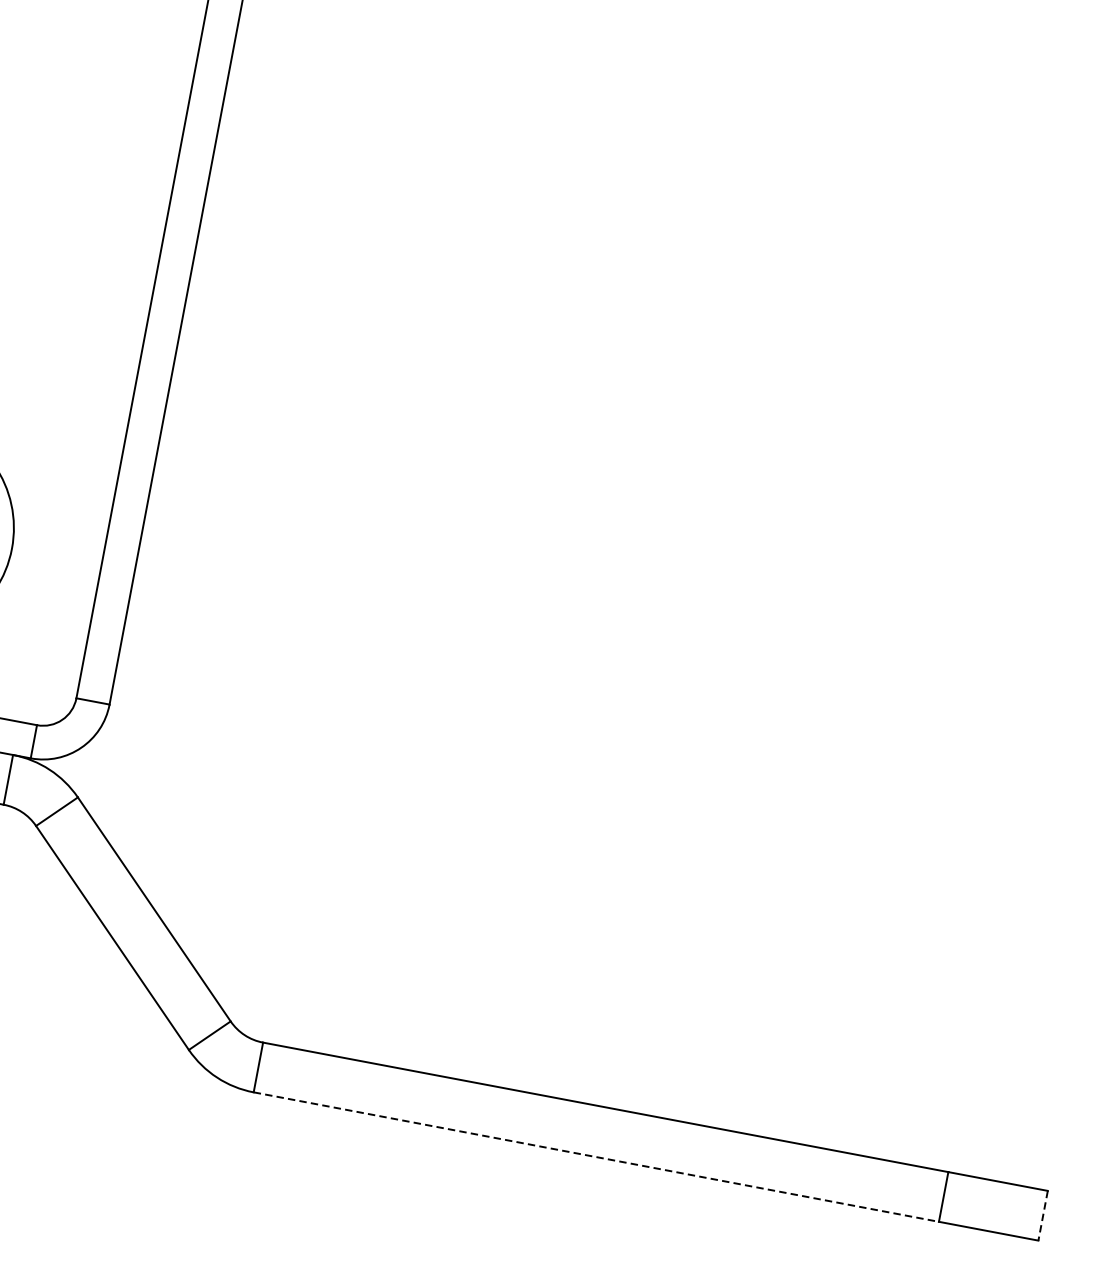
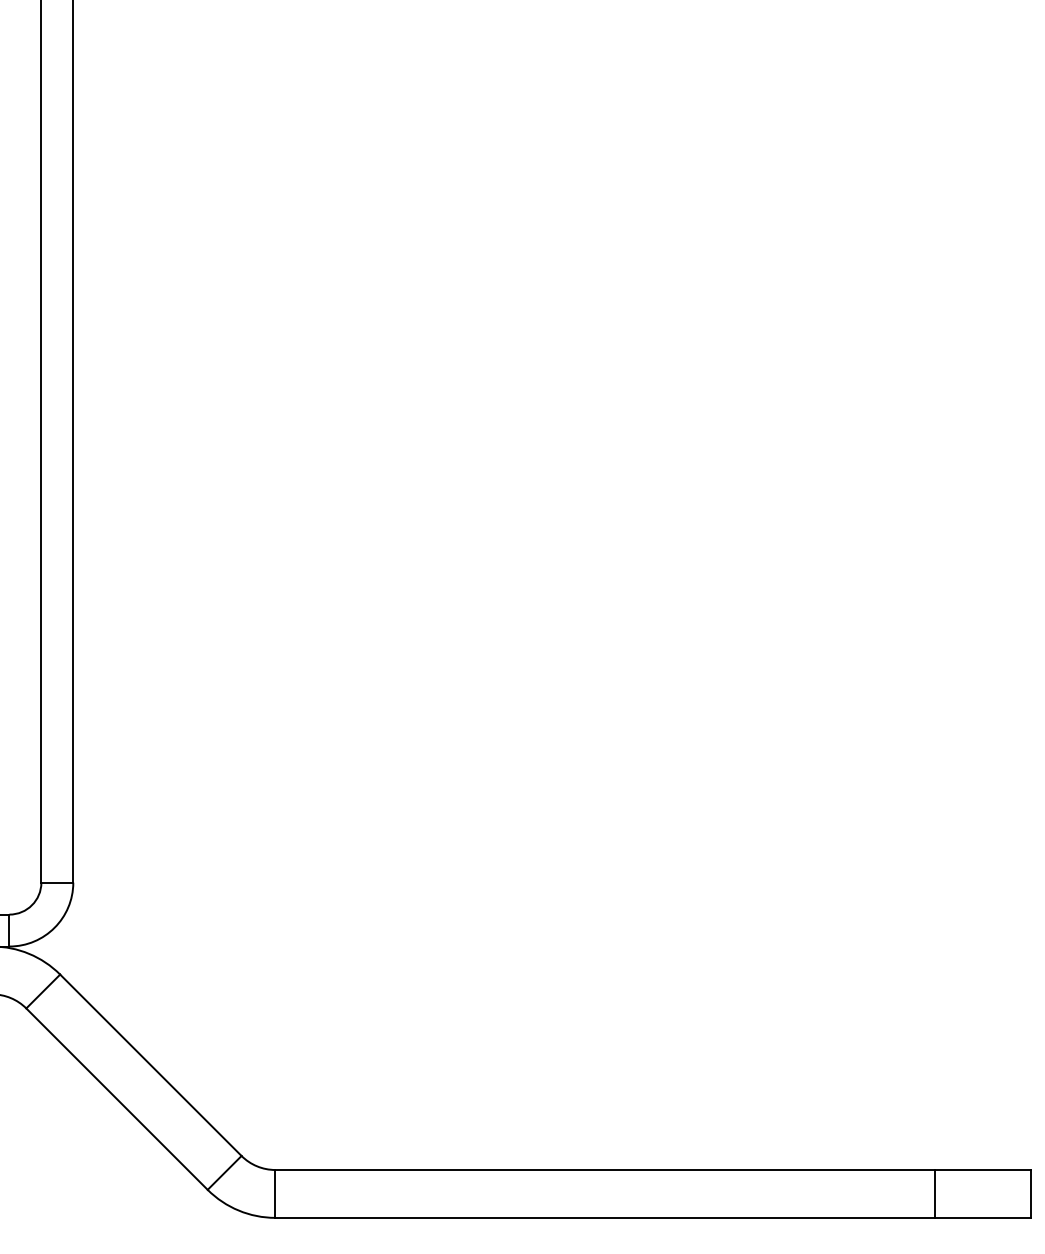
line: (596, 1156) -> (605, 1217), dashed -> solid
line: (1043, 1215) -> (1031, 1193), dashed -> solid

